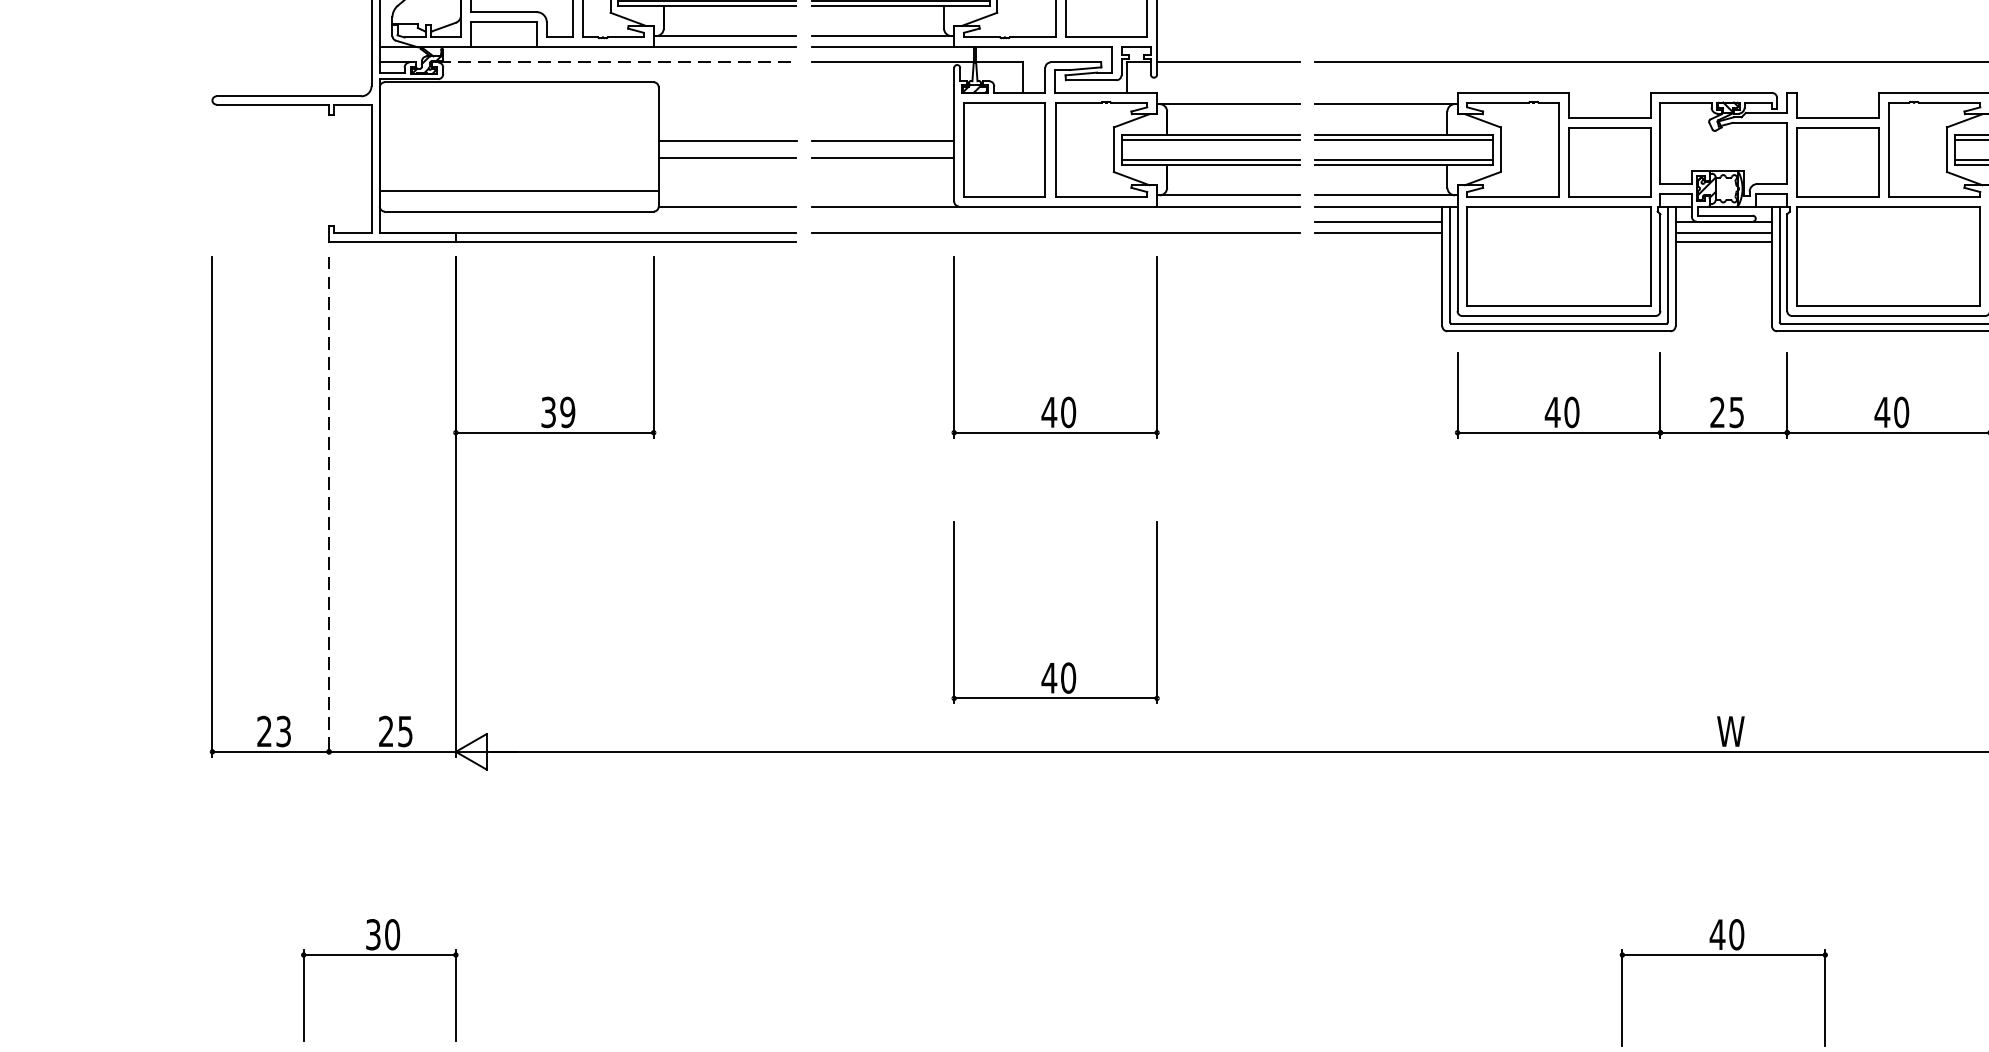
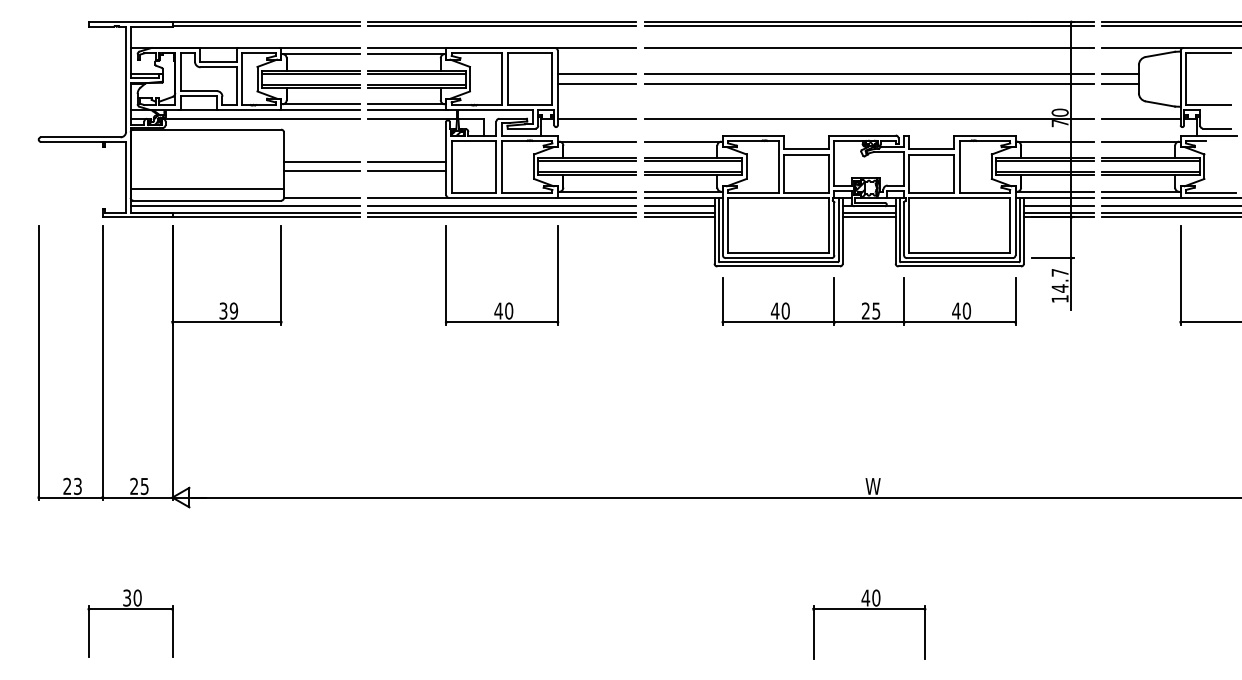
line: (617, 61) -> (261, 118), dashed -> solid
line: (586, 222) -> (244, 206), added
line: (1054, 222) -> (501, 206), added
line: (1054, 242) -> (501, 217), added
line: (1378, 242) -> (679, 217), added
line: (328, 507) -> (102, 363), dashed -> solid
part: (1052, 662) -> (500, 448), removed

